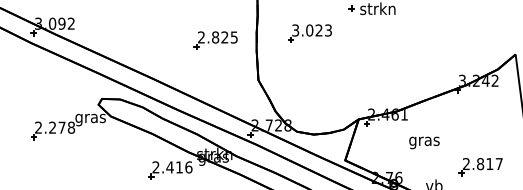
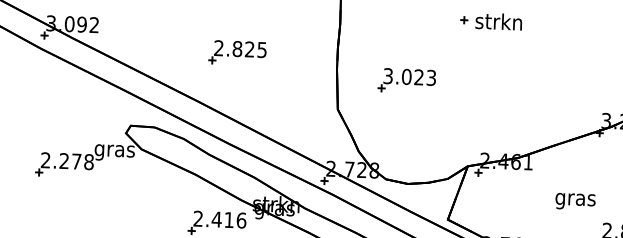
part: (309, 33) -> (406, 80), moved
part: (215, 40) -> (237, 52), moved
text: (424, 142) -> (575, 201), moved

